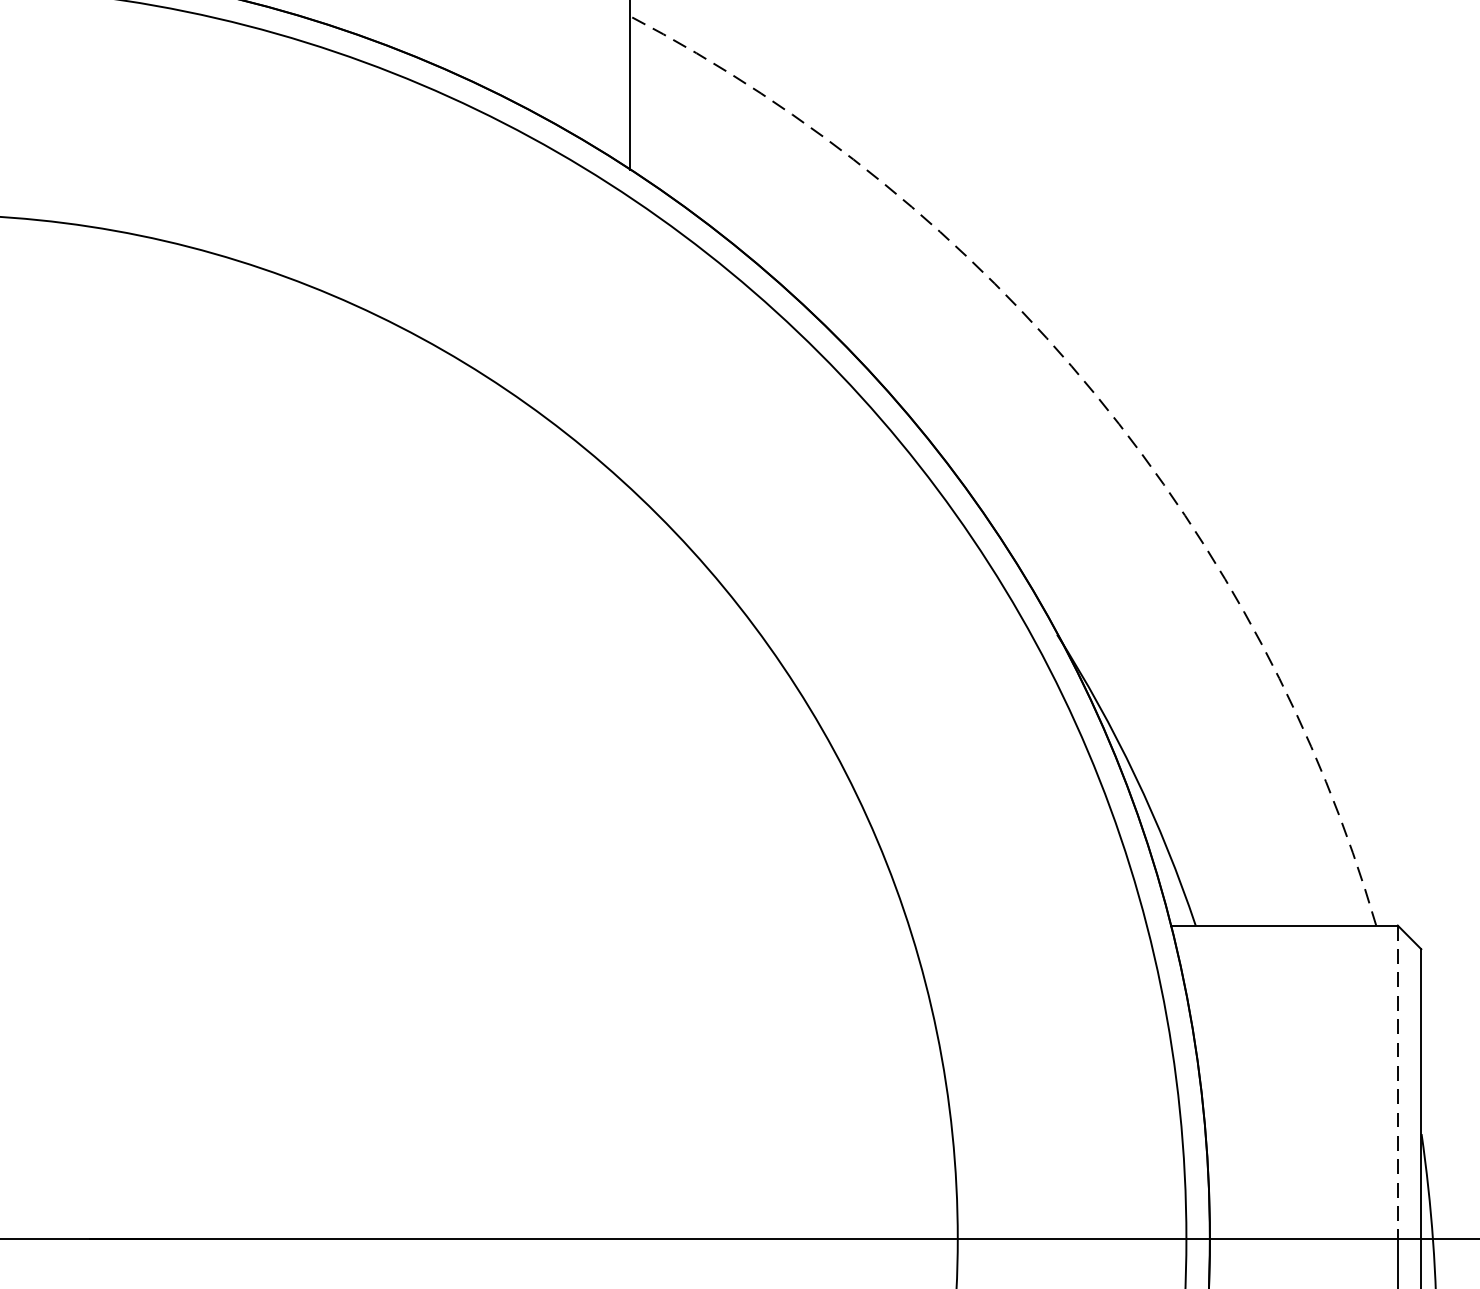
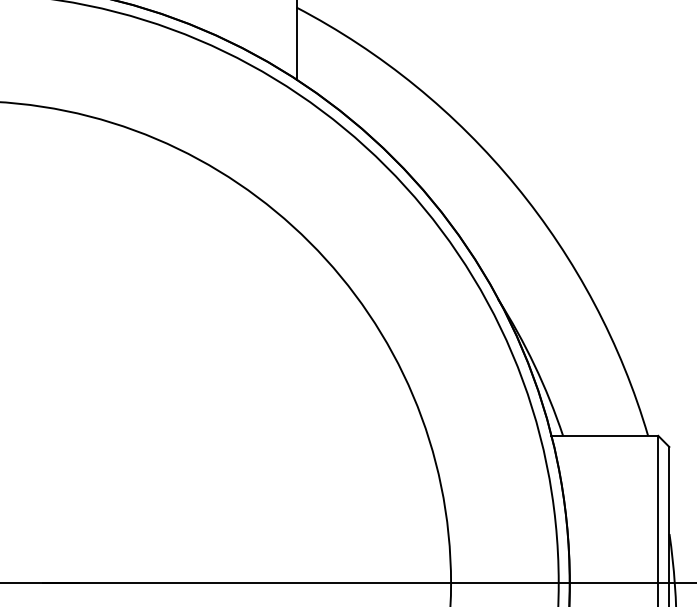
arc: (1096, 393) -> (516, 185), dashed -> solid
line: (1398, 1081) -> (658, 509), dashed -> solid

